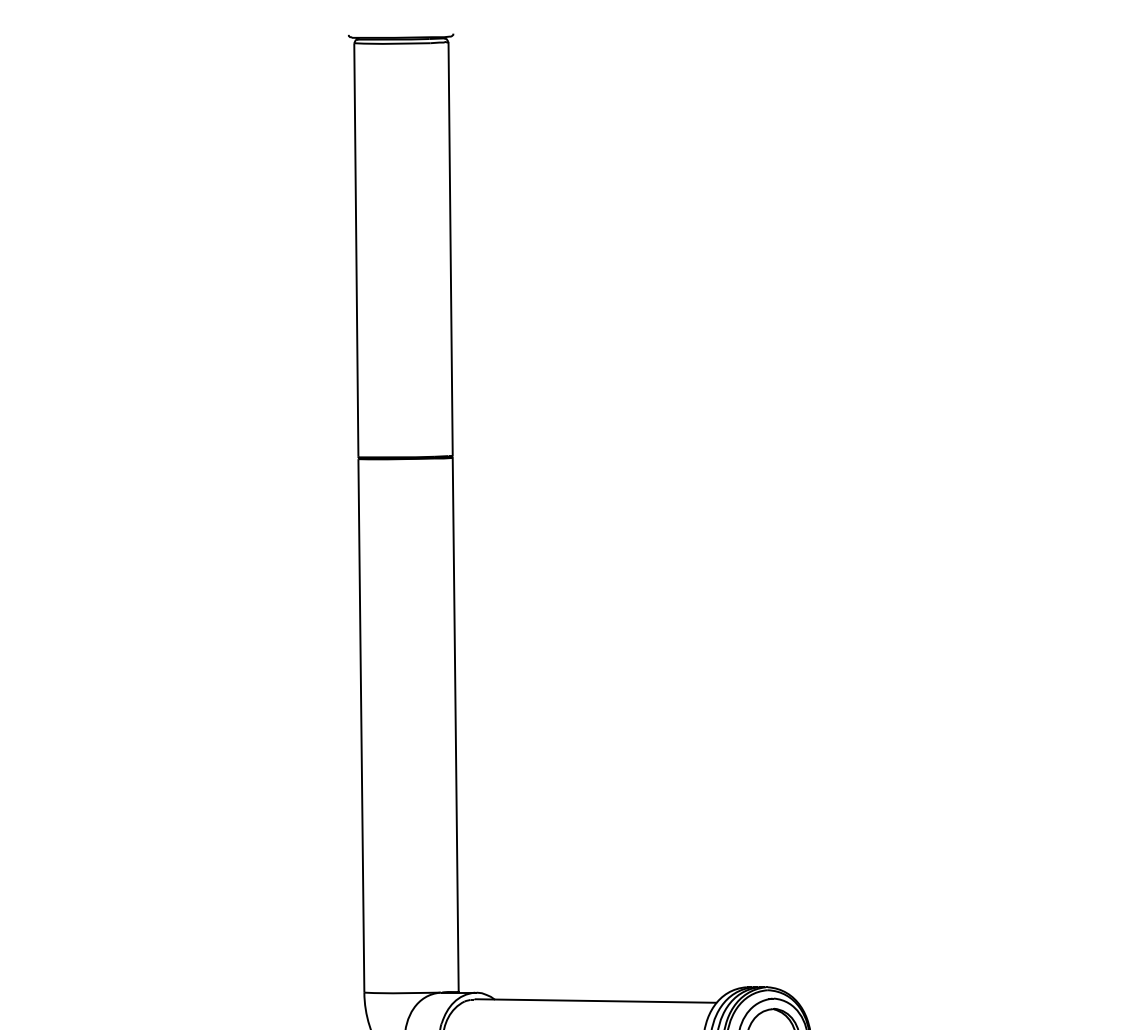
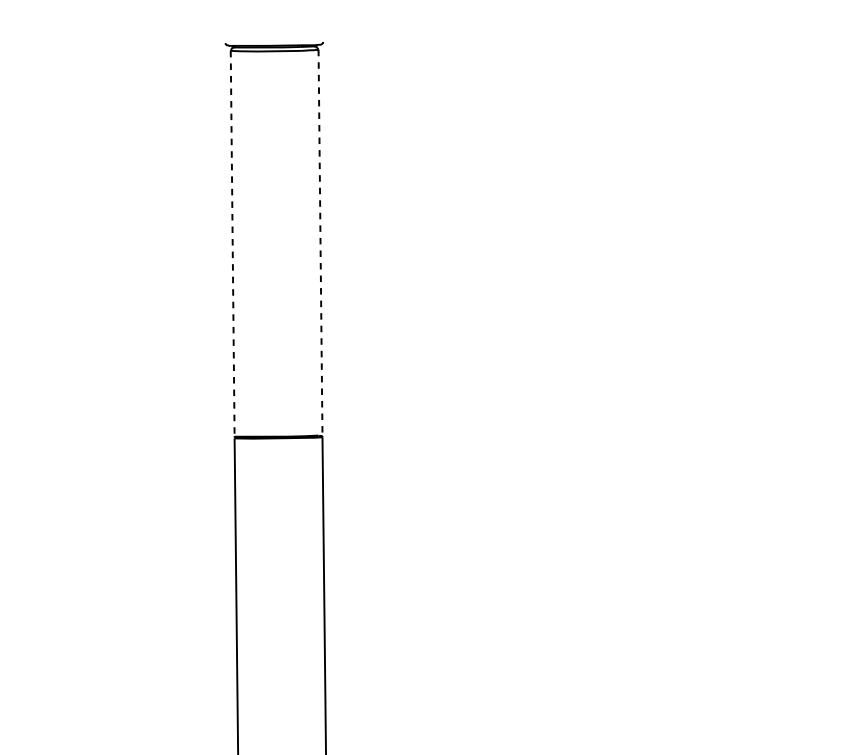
line: (450, 249) -> (320, 243), solid -> dashed
line: (356, 250) -> (232, 244), solid -> dashed

